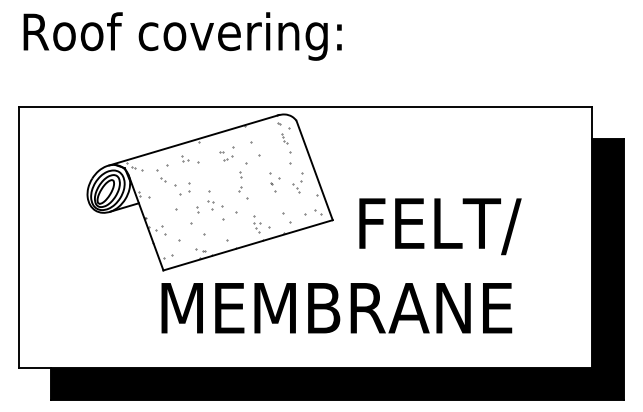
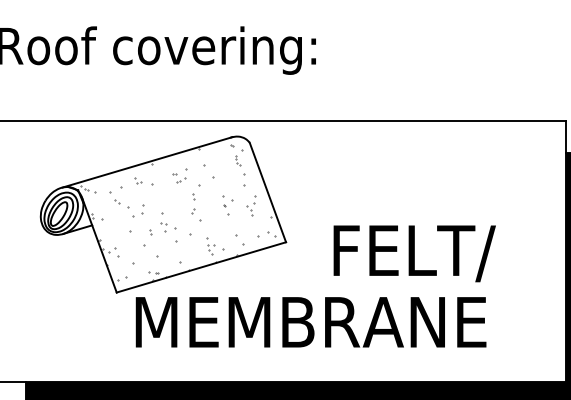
part: (209, 192) -> (162, 214), moved
text: (440, 226) -> (414, 253), moved

